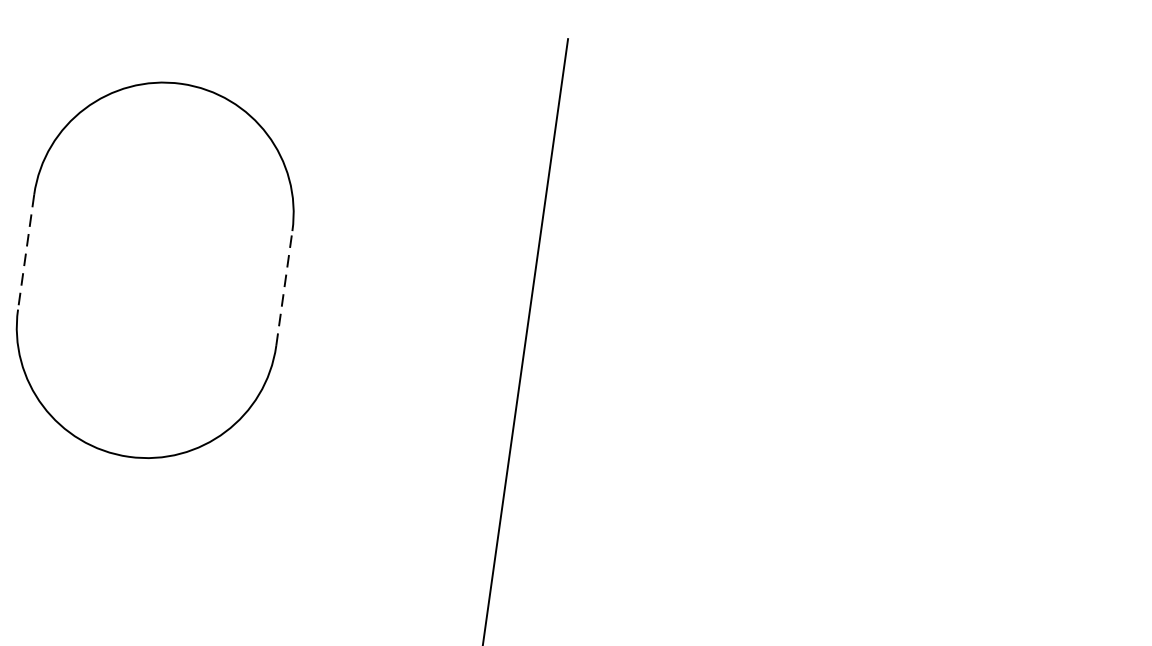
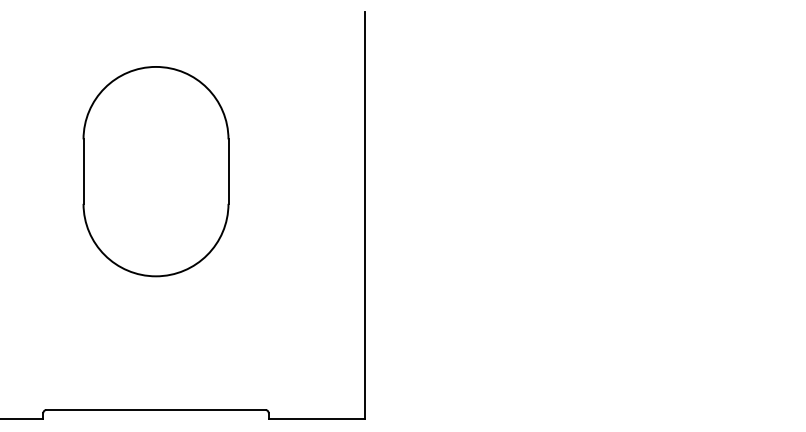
line: (25, 253) -> (83, 172), dashed -> solid
line: (284, 288) -> (228, 171), dashed -> solid

